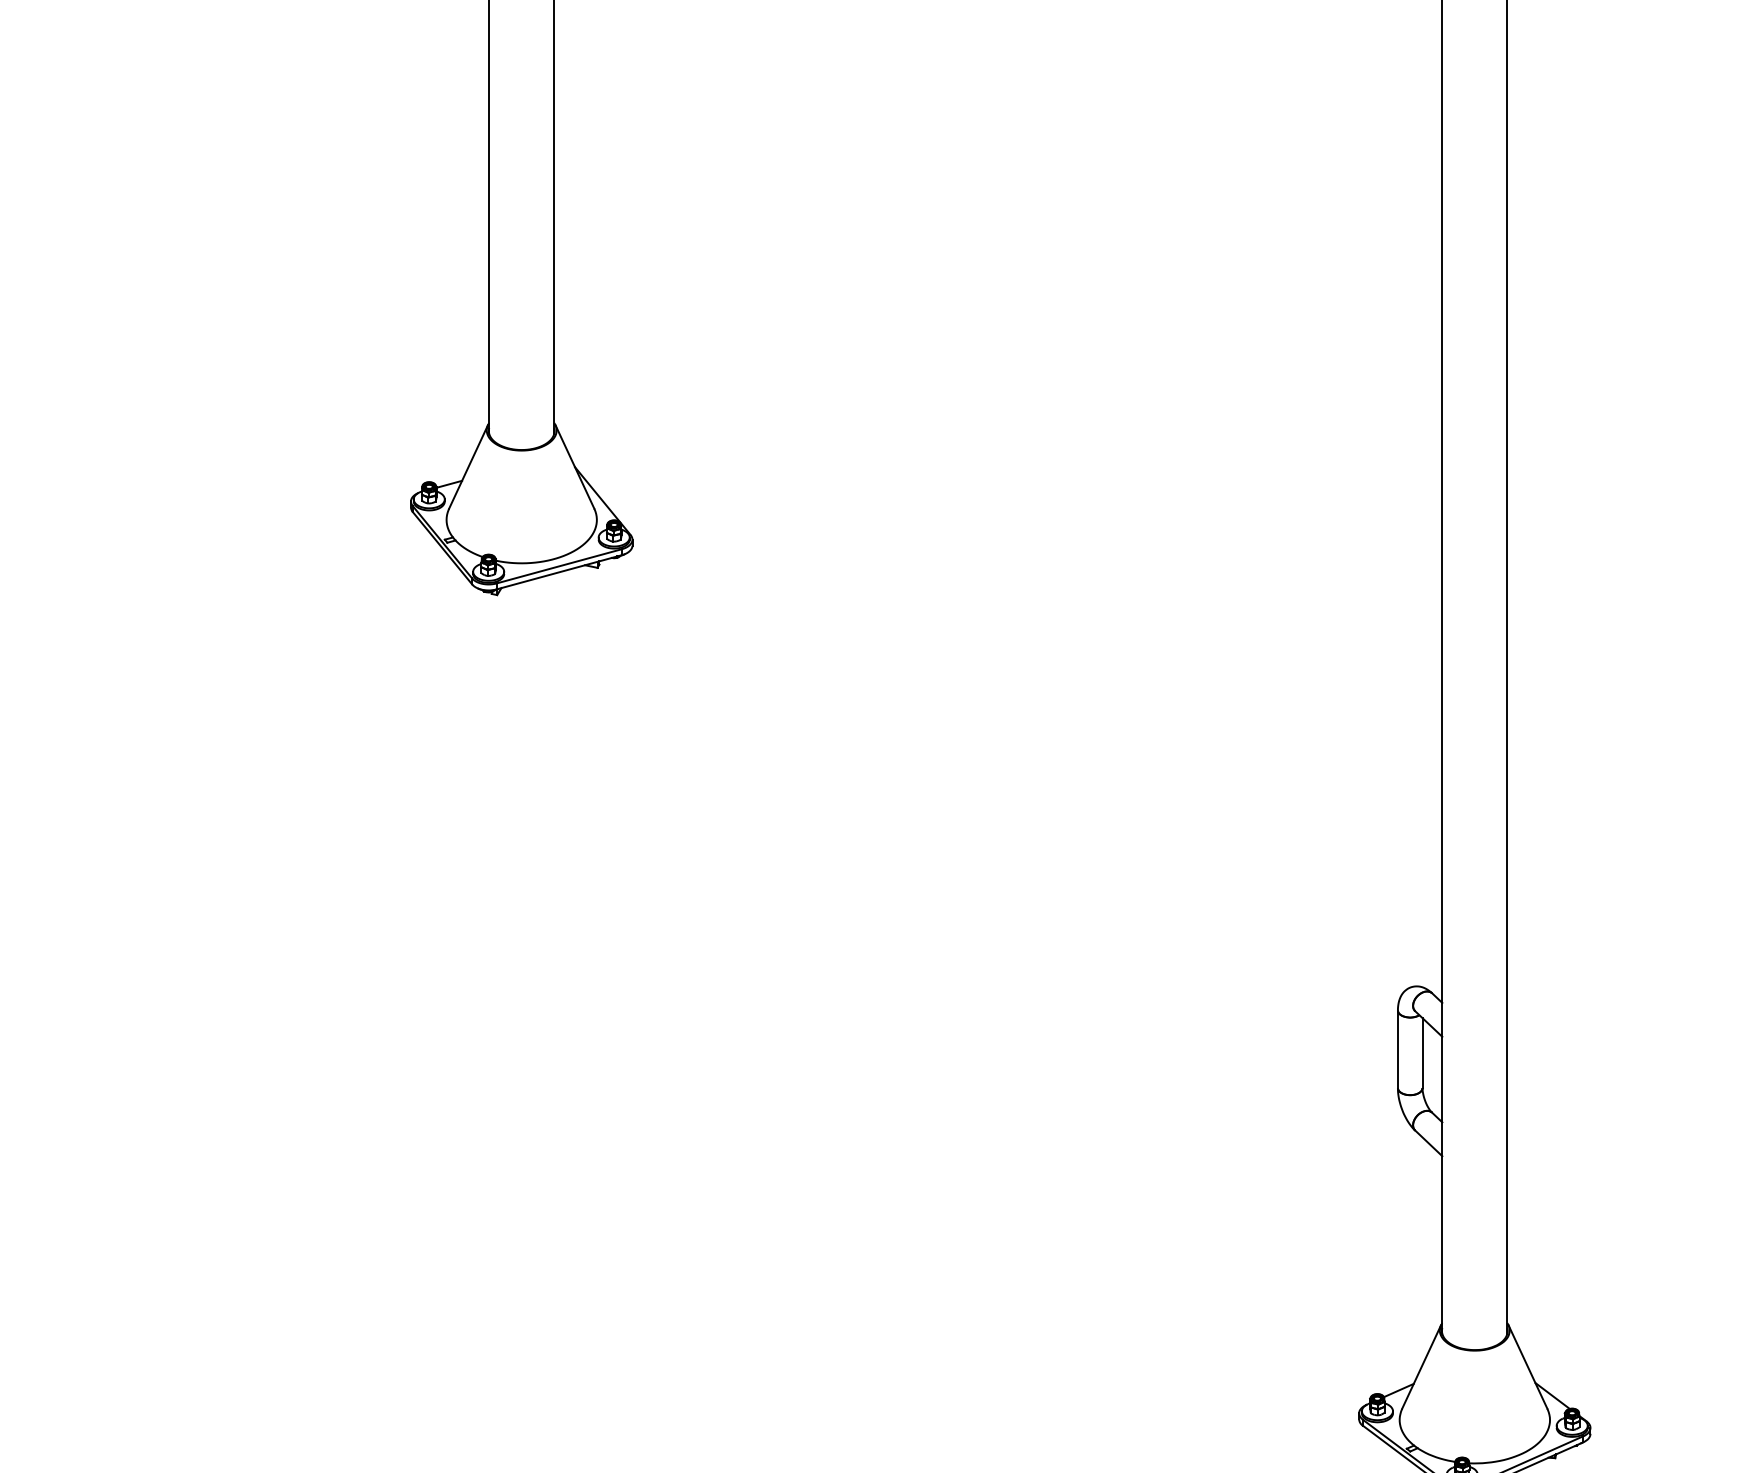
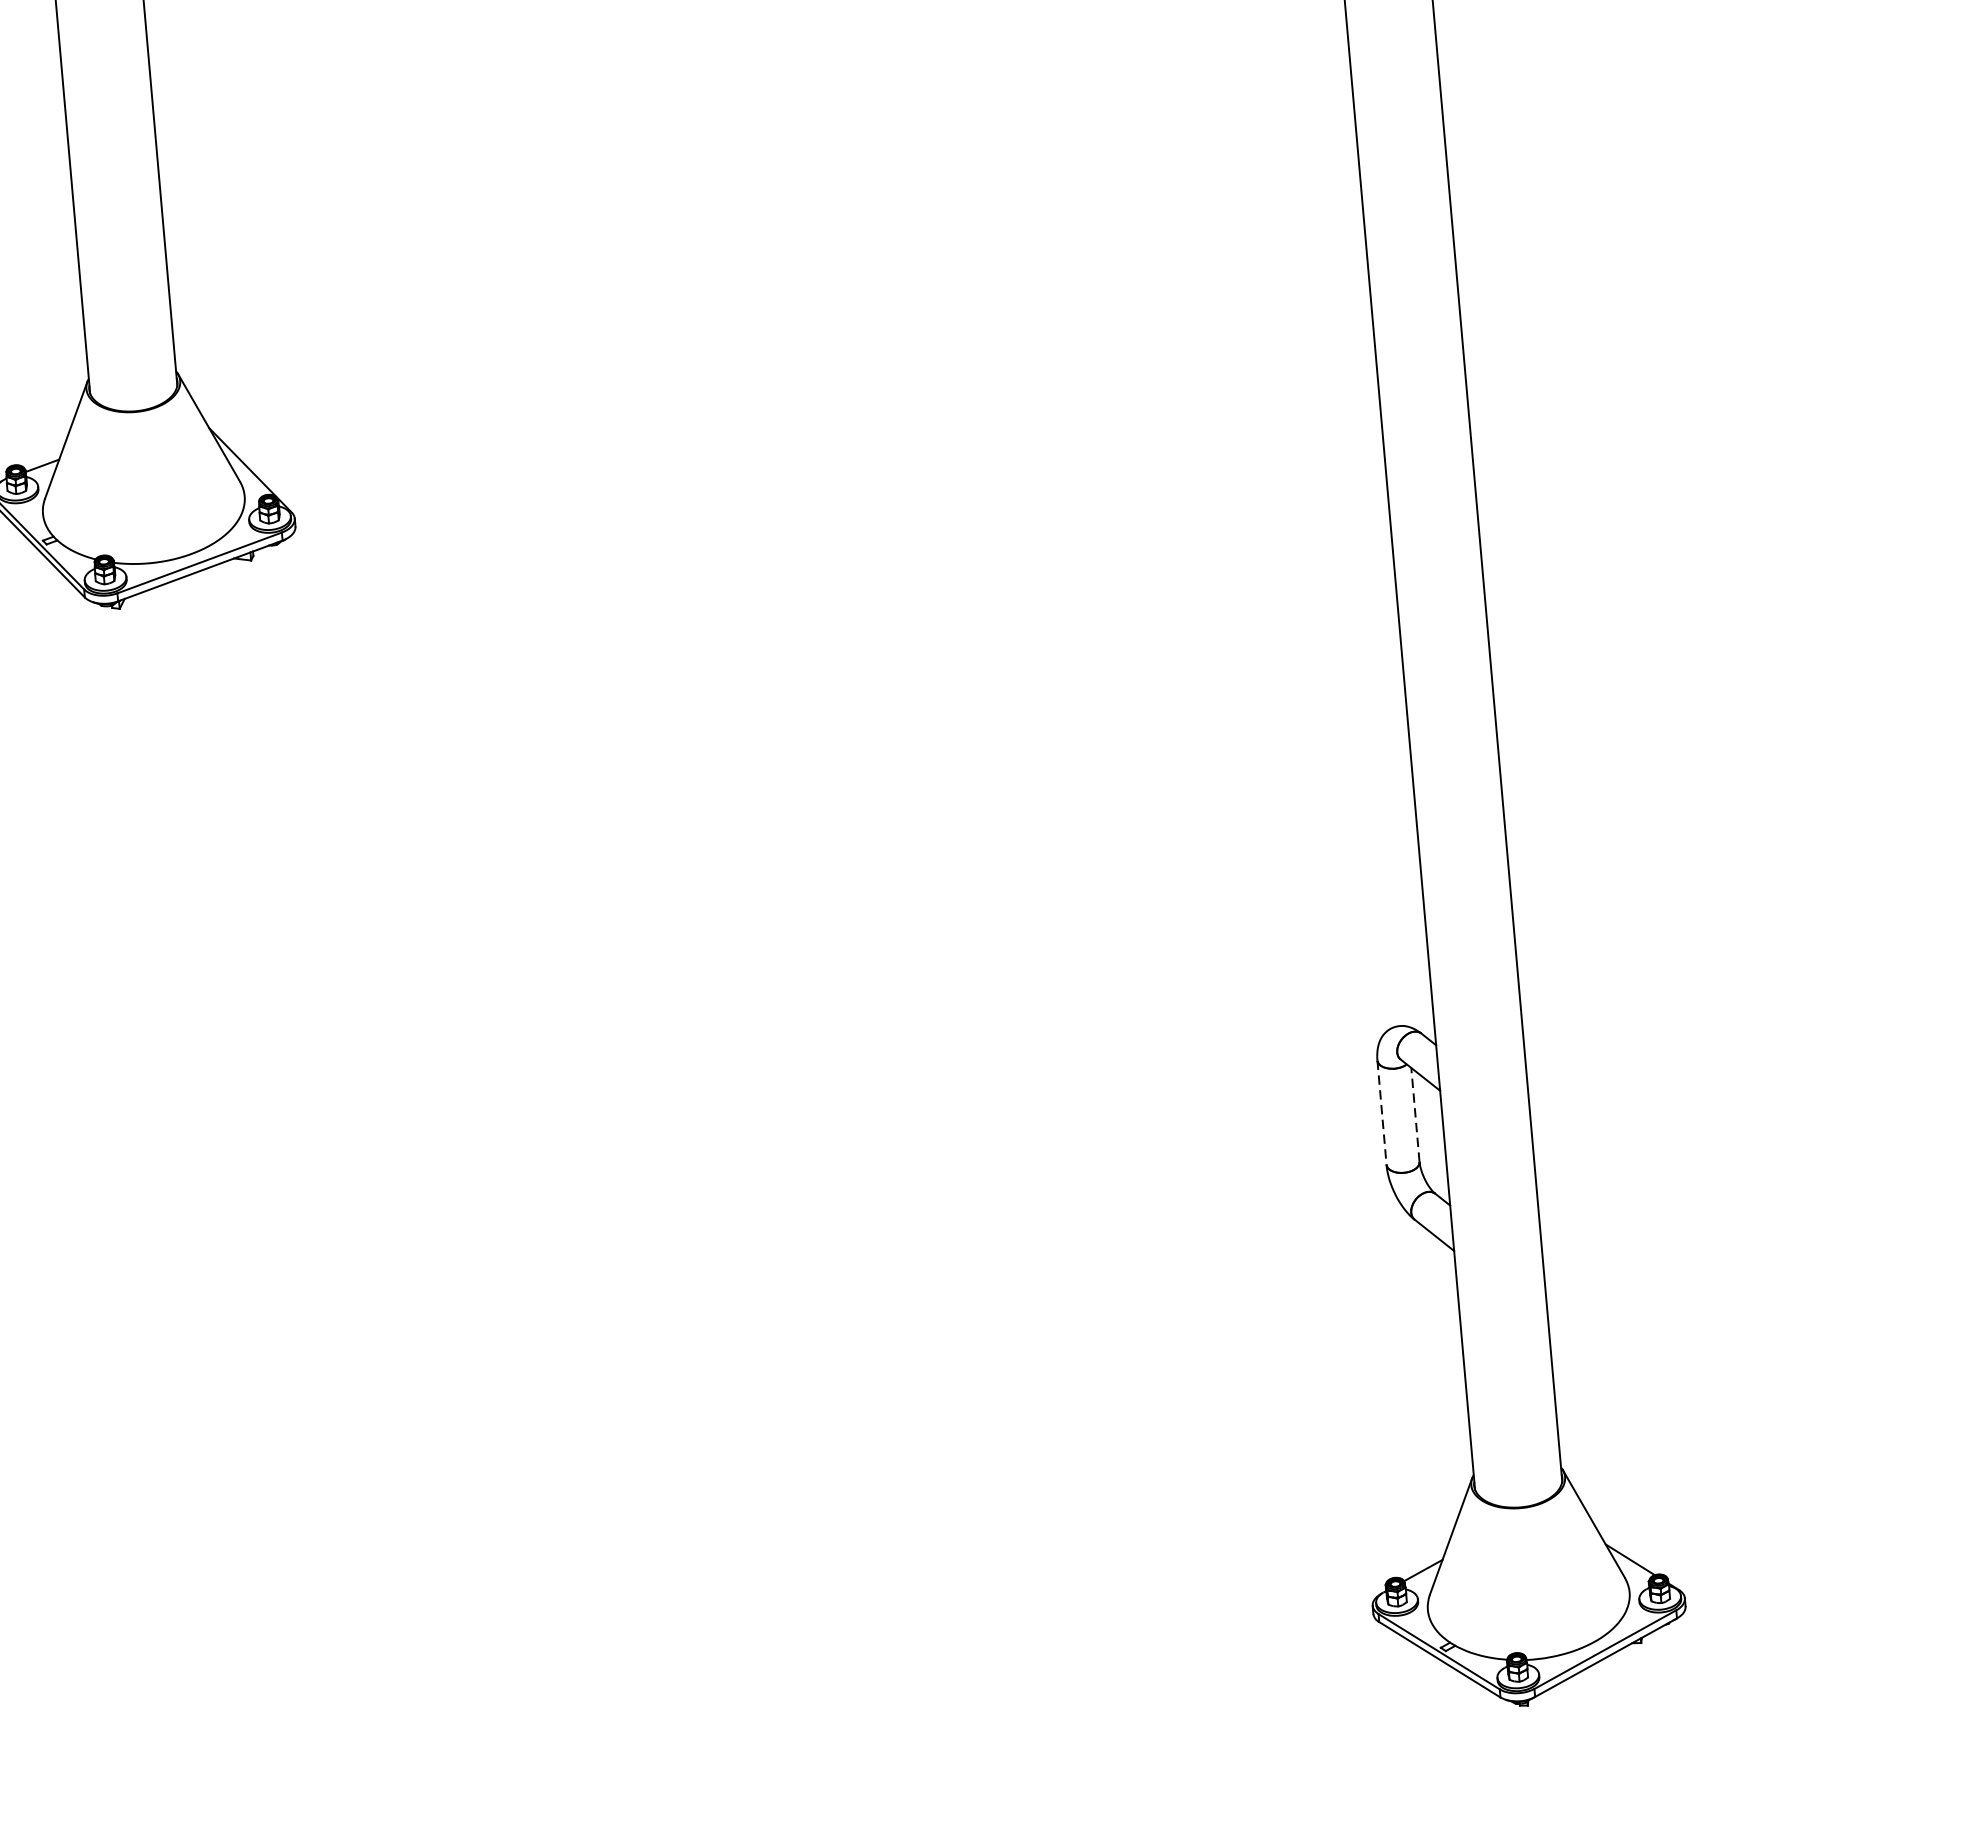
line: (1397, 1049) -> (1381, 1113), solid -> dashed
line: (1422, 1053) -> (1415, 1115), solid -> dashed

